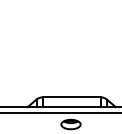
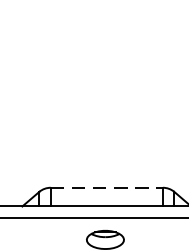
line: (72, 97) -> (108, 187), solid -> dashed

